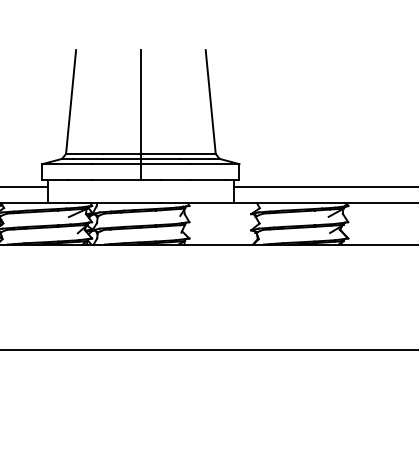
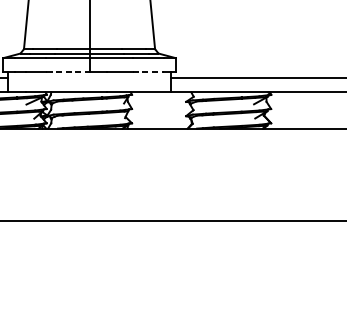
line: (116, 179) -> (68, 71), solid -> dashed
line: (208, 179) -> (148, 71), solid -> dashed

